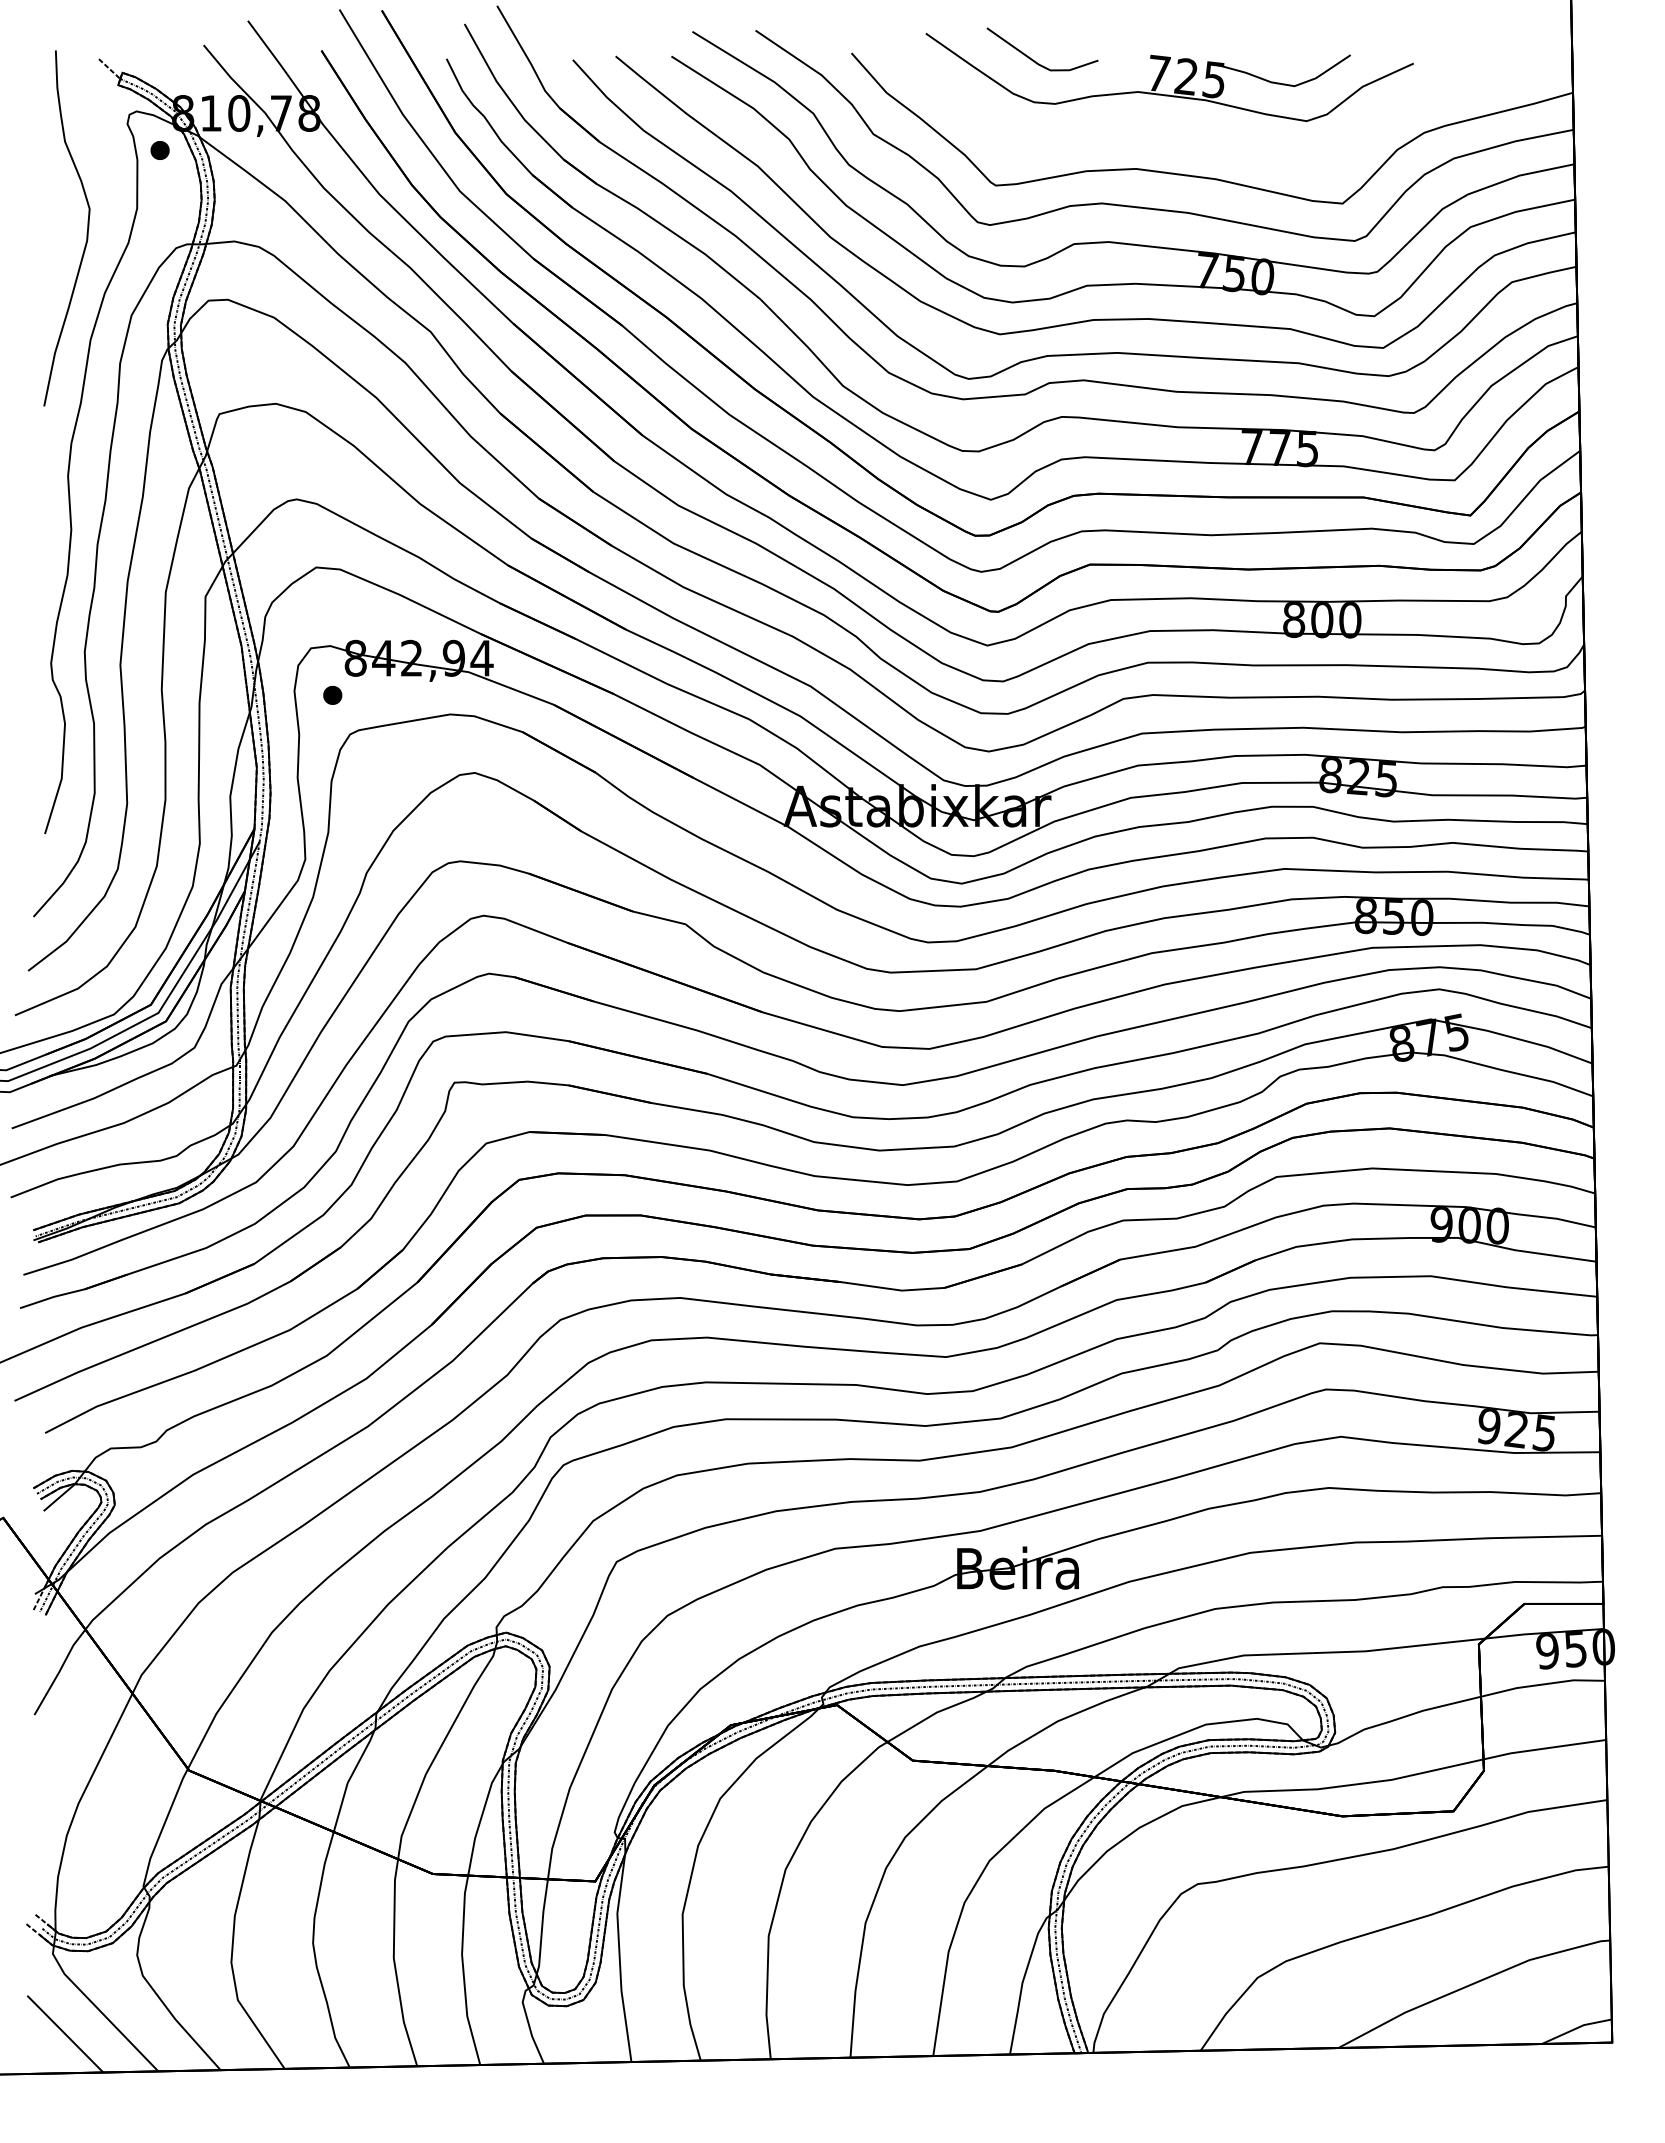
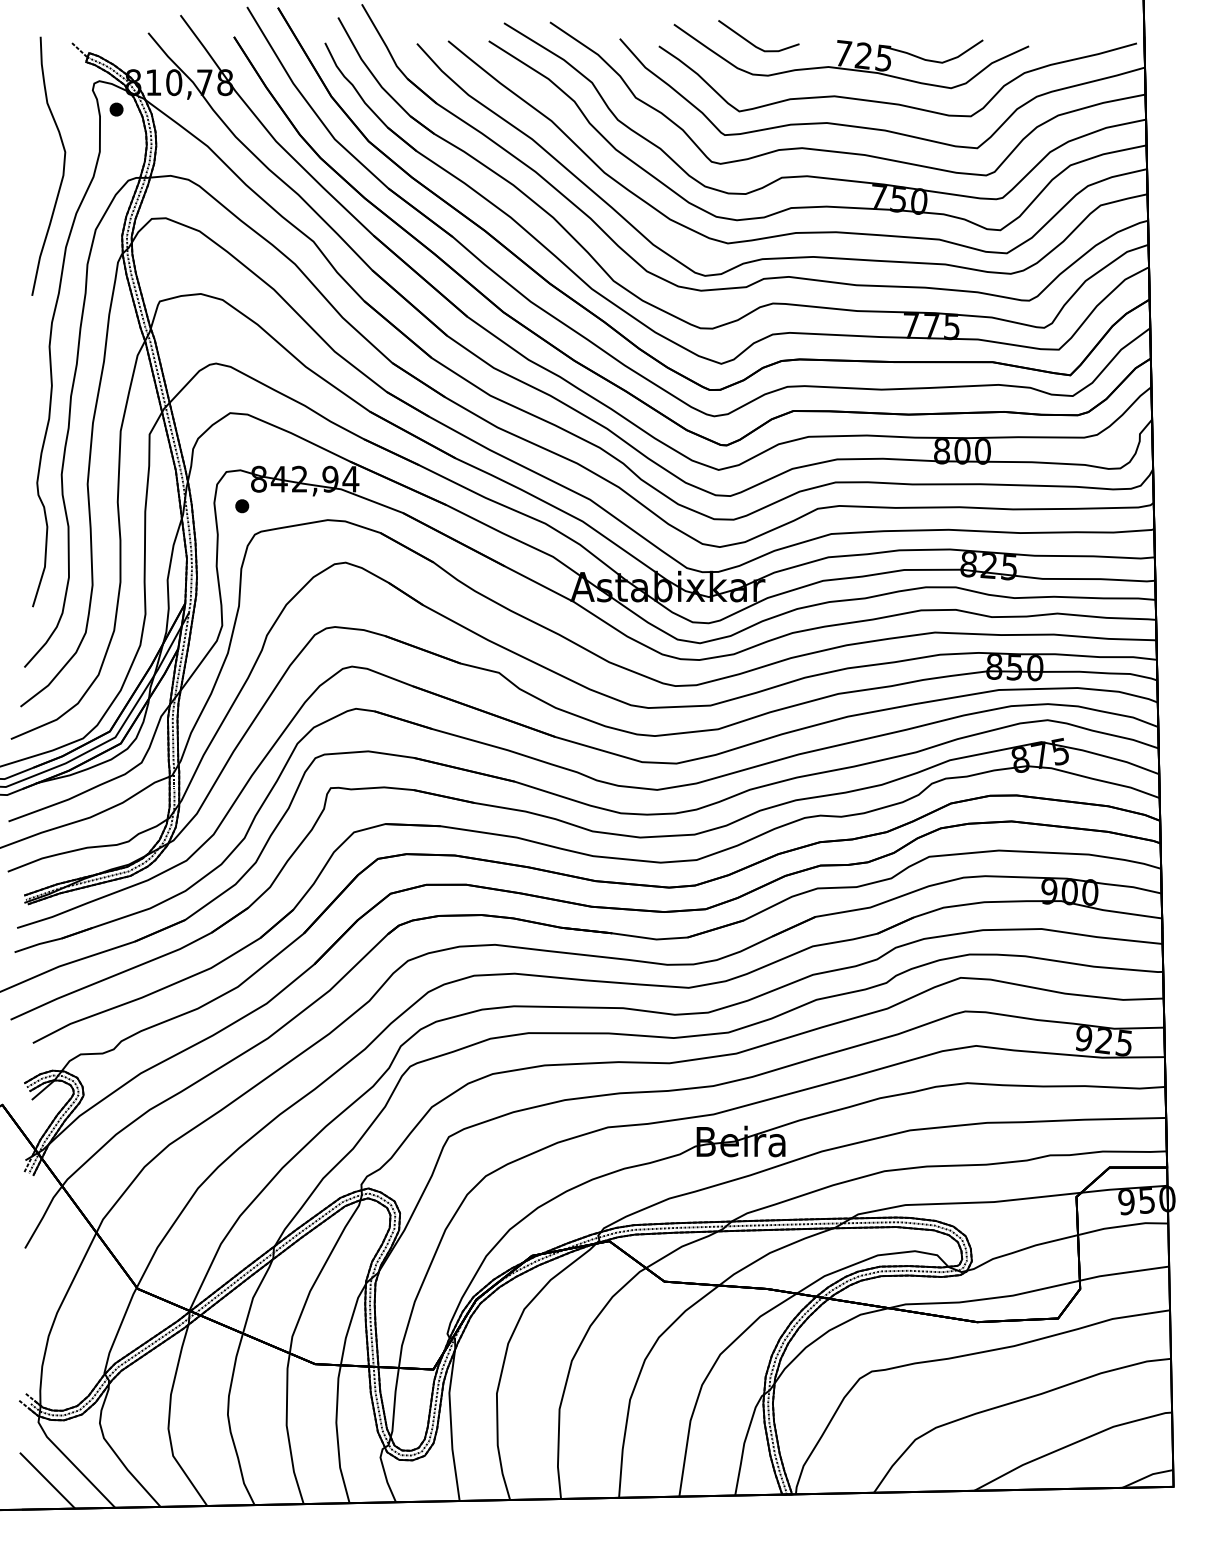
part: (1228, 141) -> (894, 103), added

